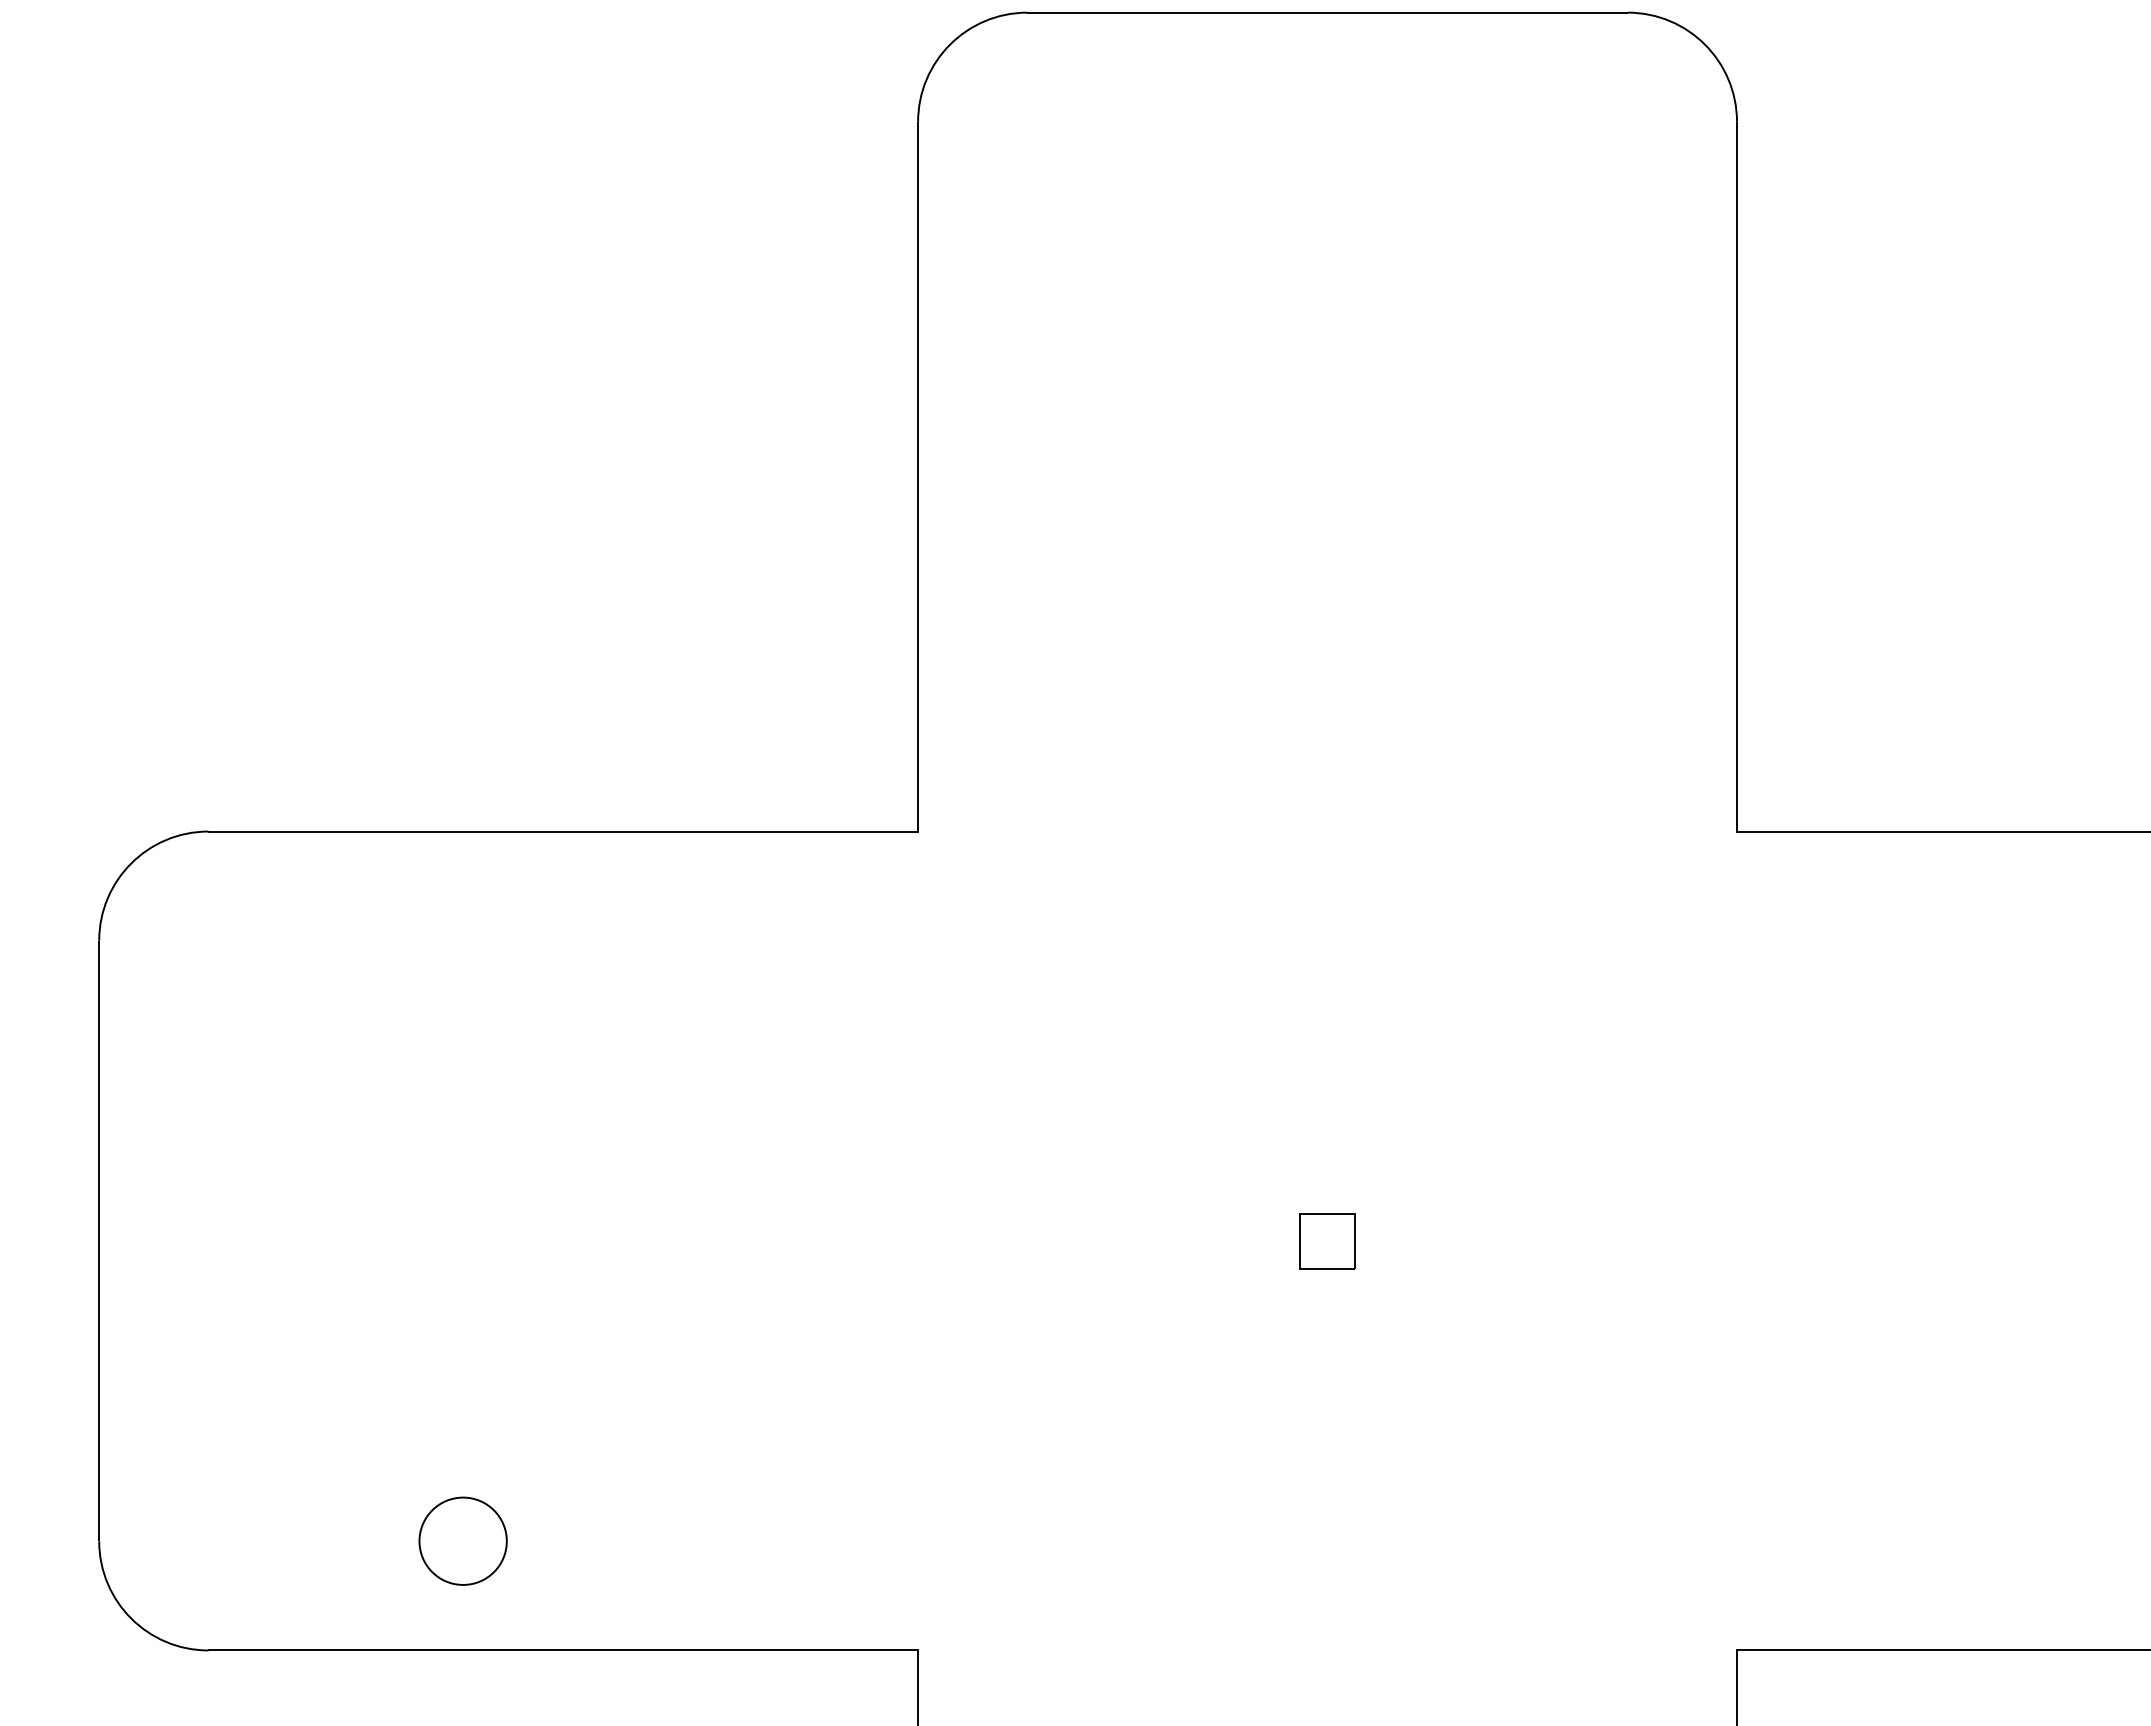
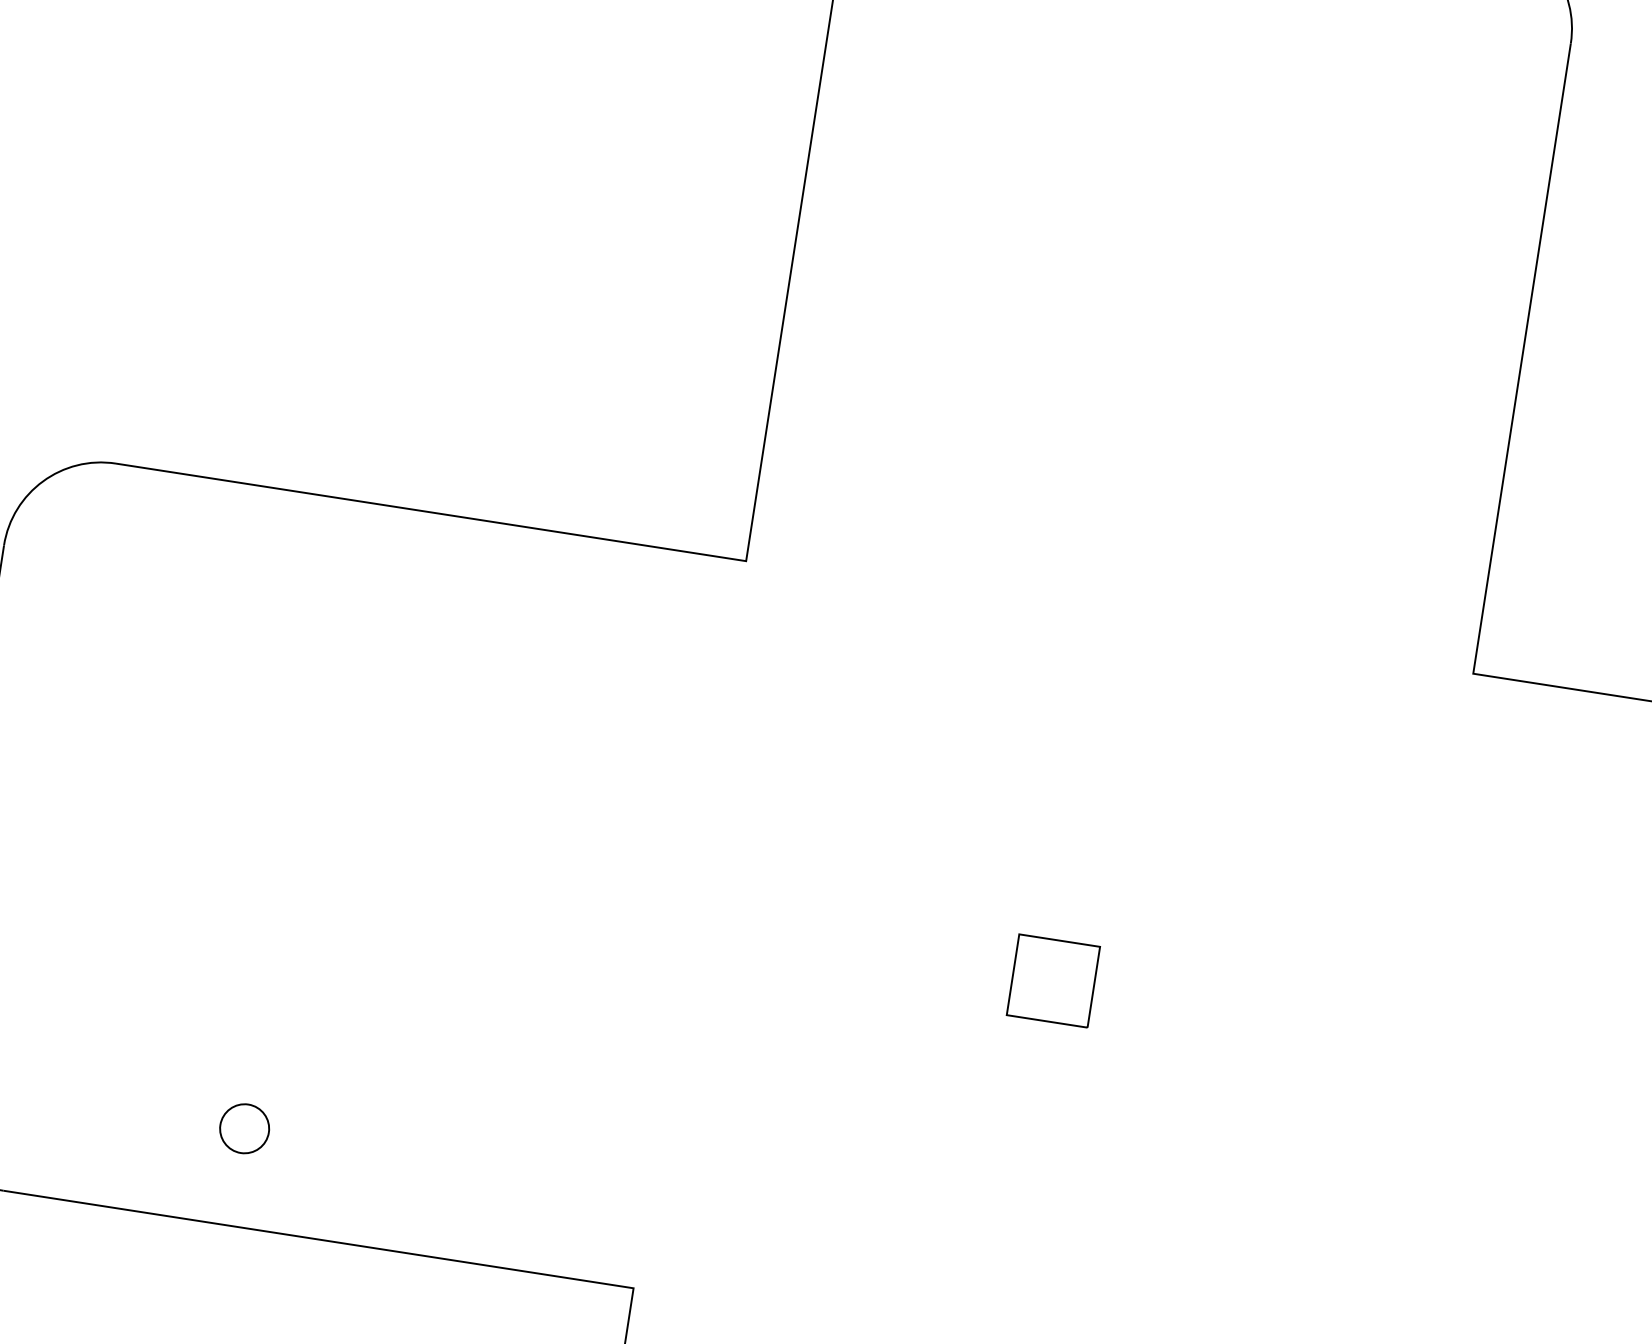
part: (1327, 1241) -> (1053, 981), size x1.67
circle: (462, 1540) -> (244, 1128), size x0.62

